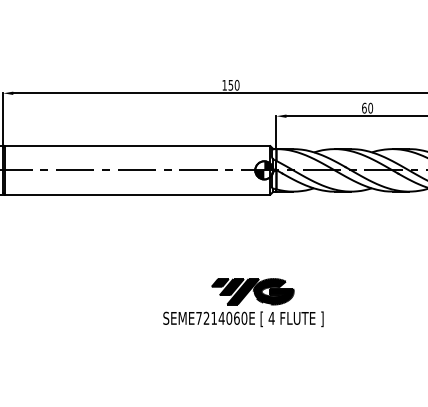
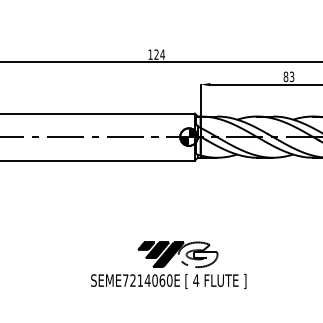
text: (233, 84) -> (159, 53), 150 -> 124
text: (367, 107) -> (289, 76), 60 -> 83
fill: (273, 291) -> (197, 254), removed

